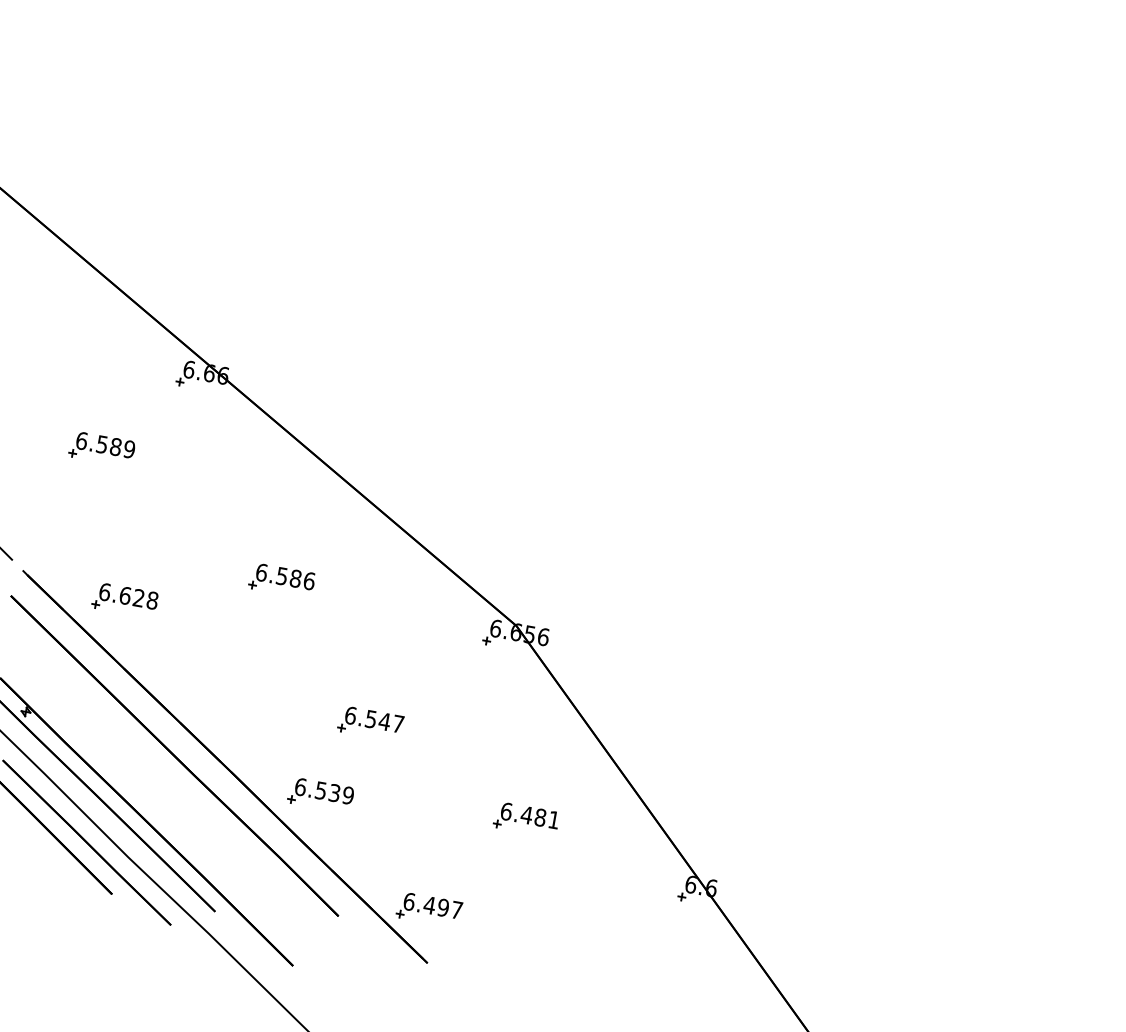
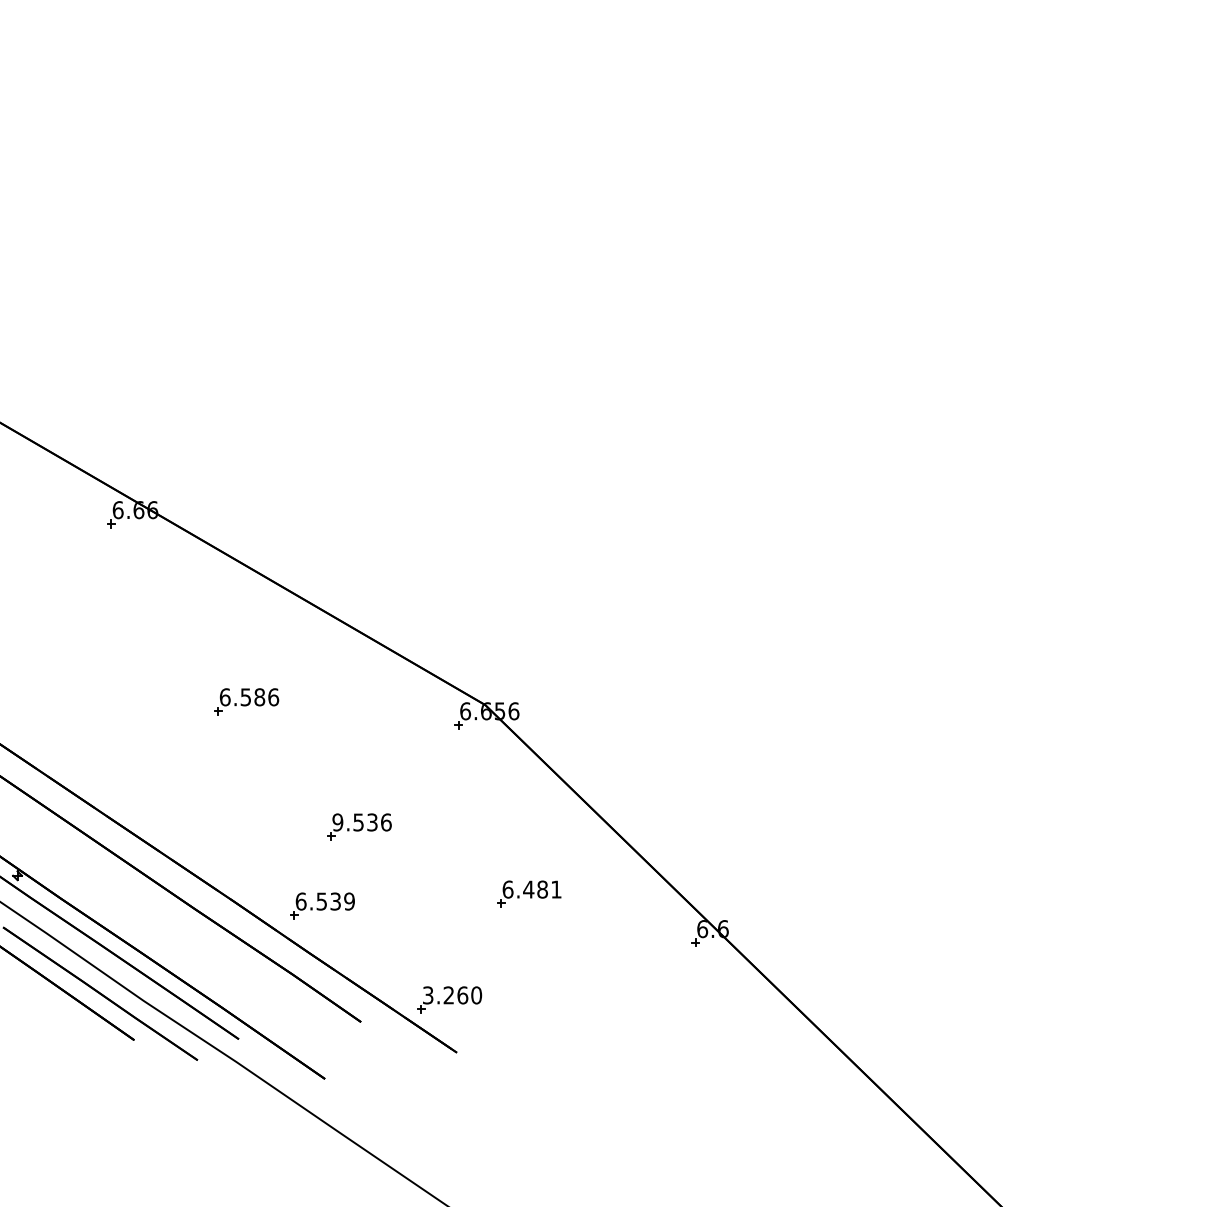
part: (102, 448) -> (46, 603), removed
part: (125, 599) -> (95, 747), removed
text: (373, 719) -> (361, 822), 6.547 -> 9.536
text: (433, 906) -> (452, 995), 6.497 -> 3.260

